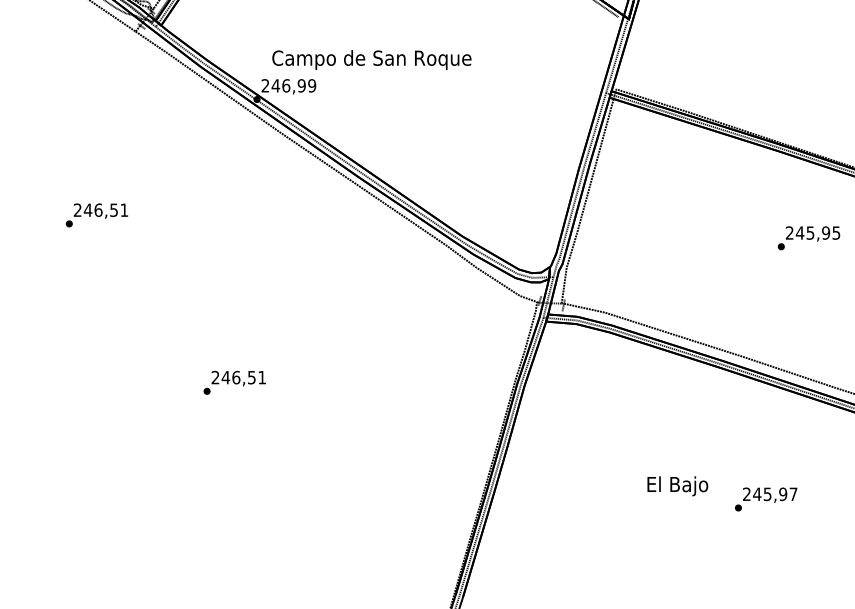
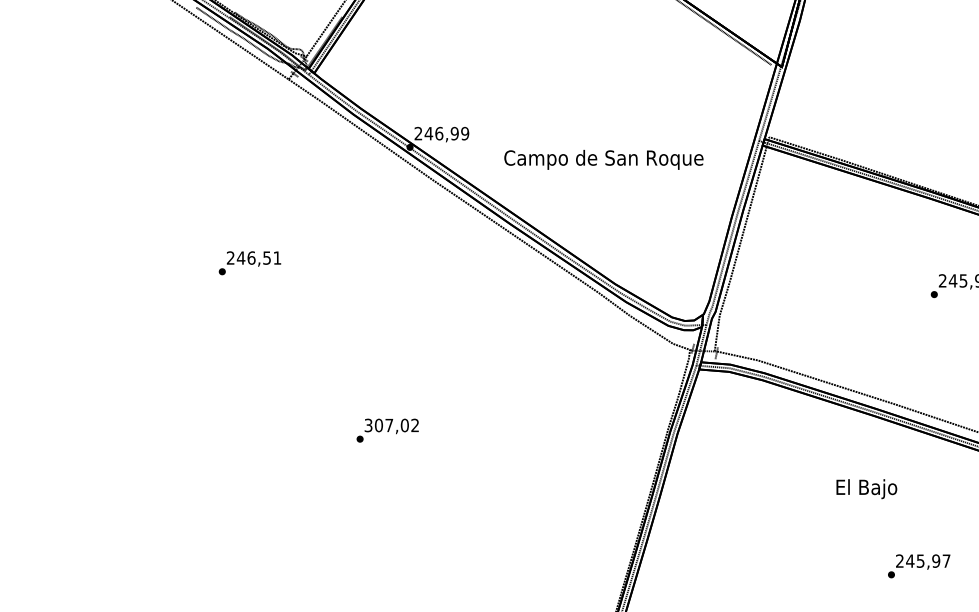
text: (371, 59) -> (603, 159), moved
text: (238, 377) -> (391, 425), 246,51 -> 307,02
text: (677, 486) -> (866, 489), moved
text: (766, 499) -> (919, 566), moved

